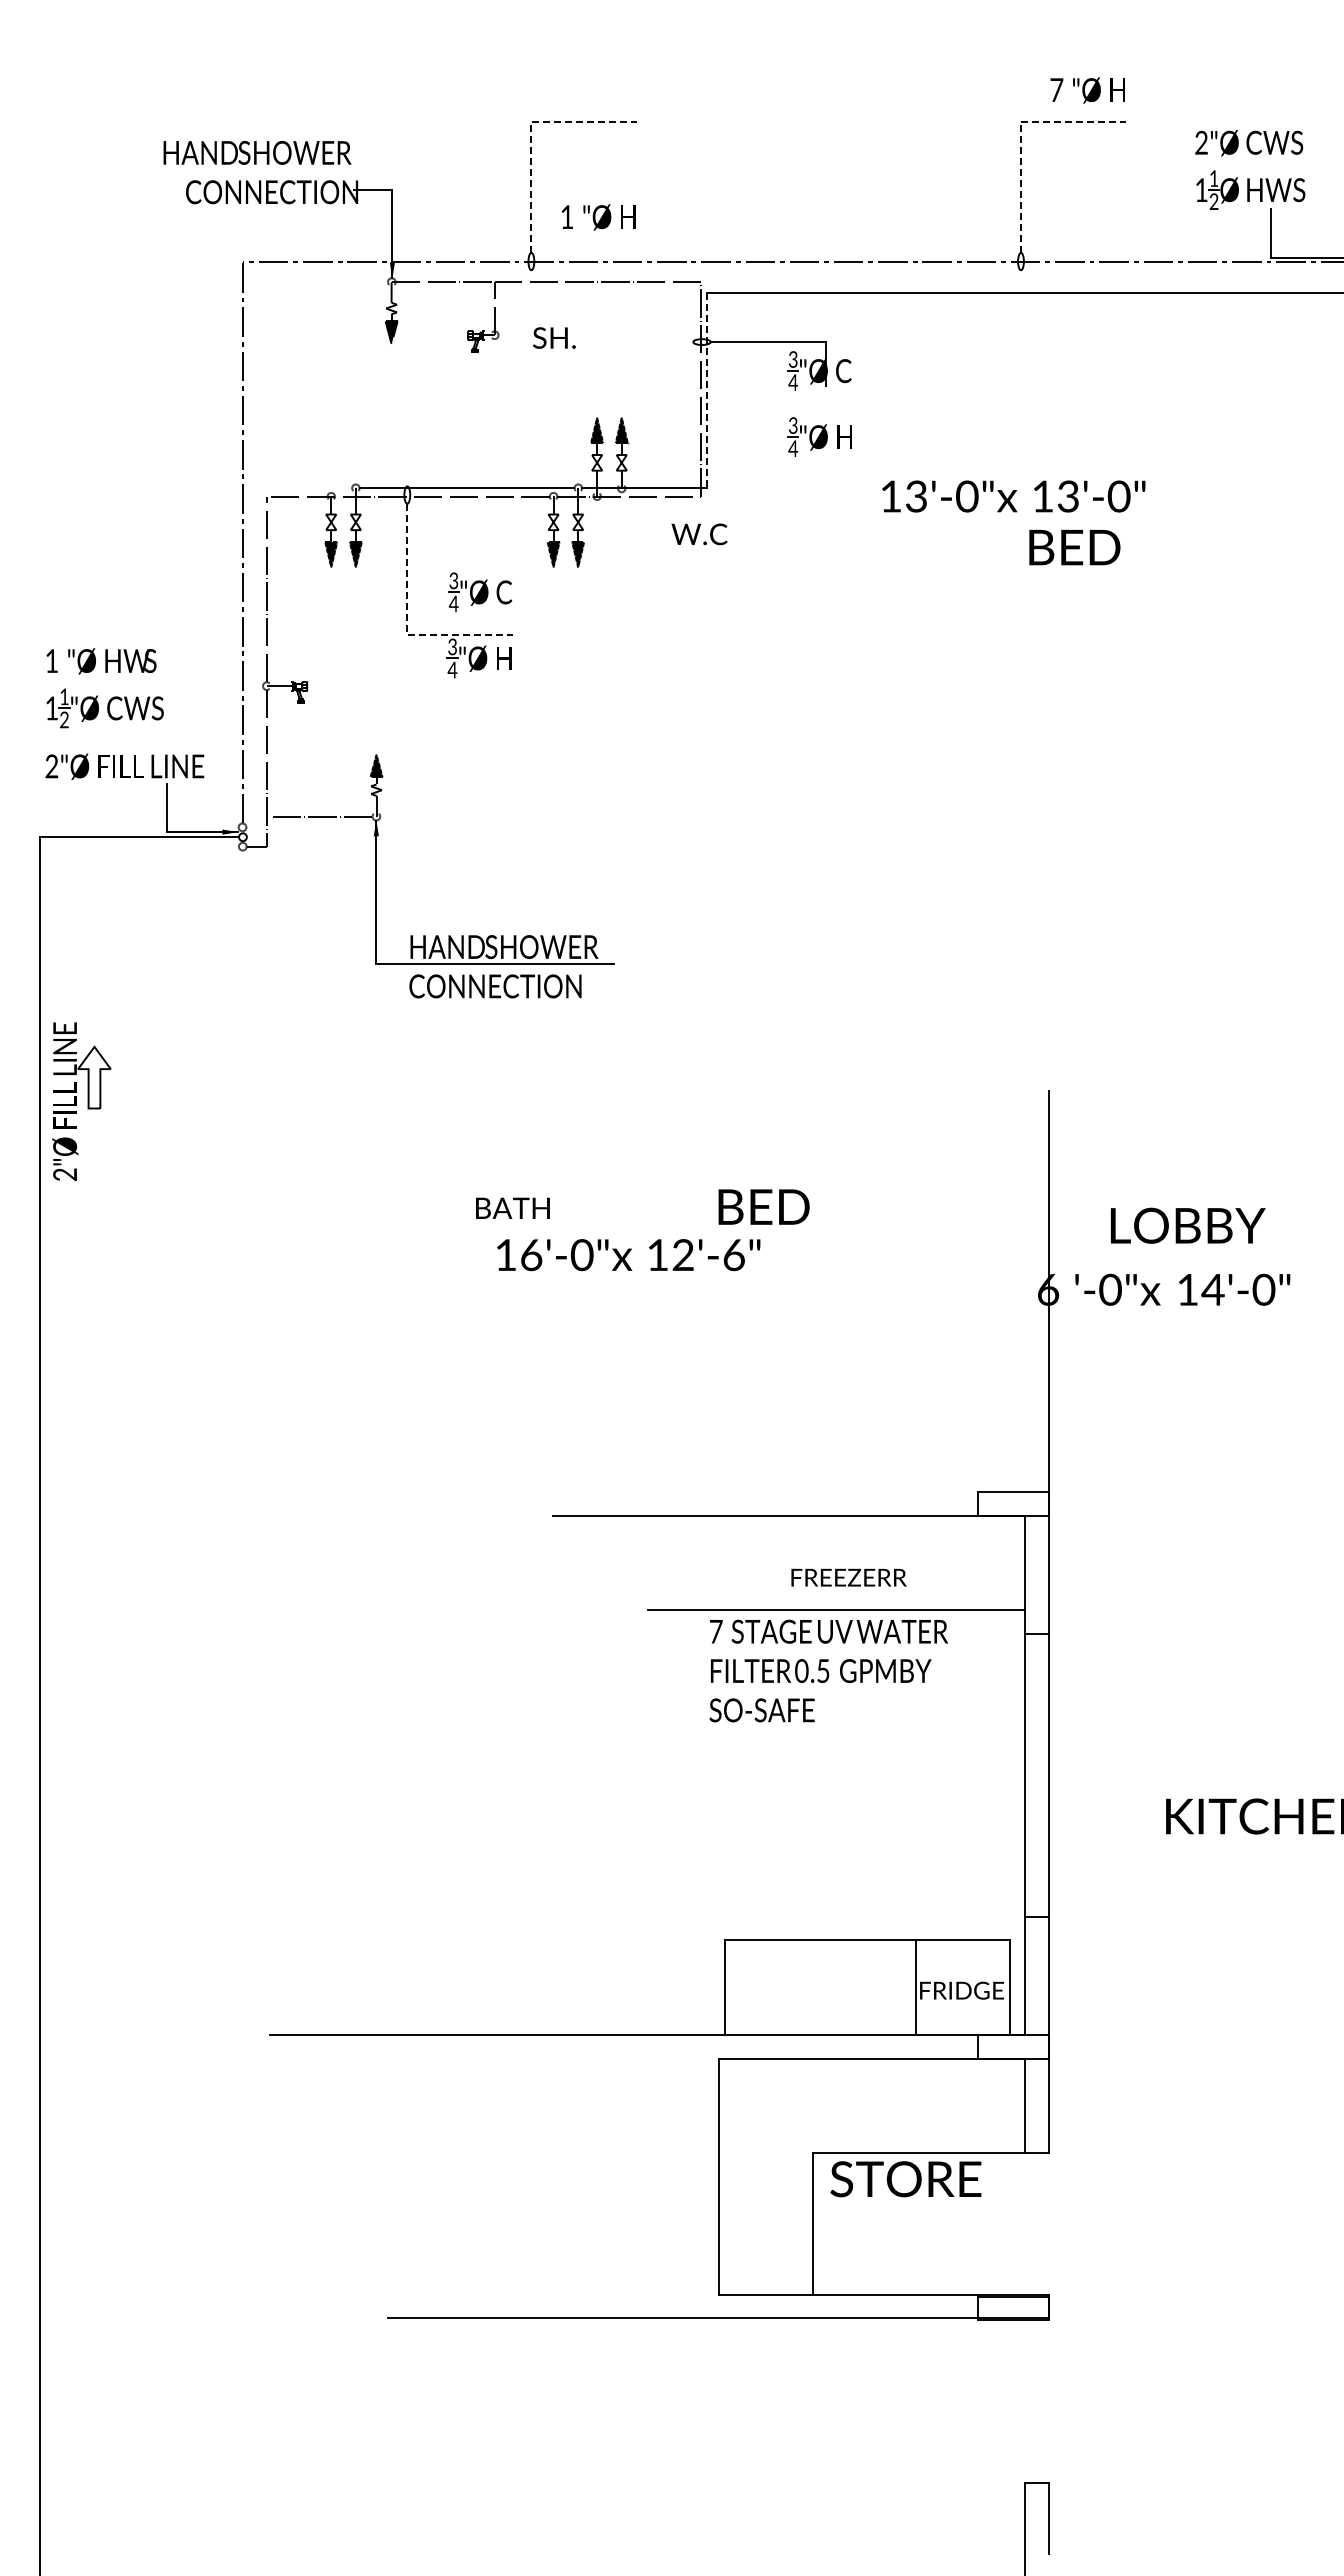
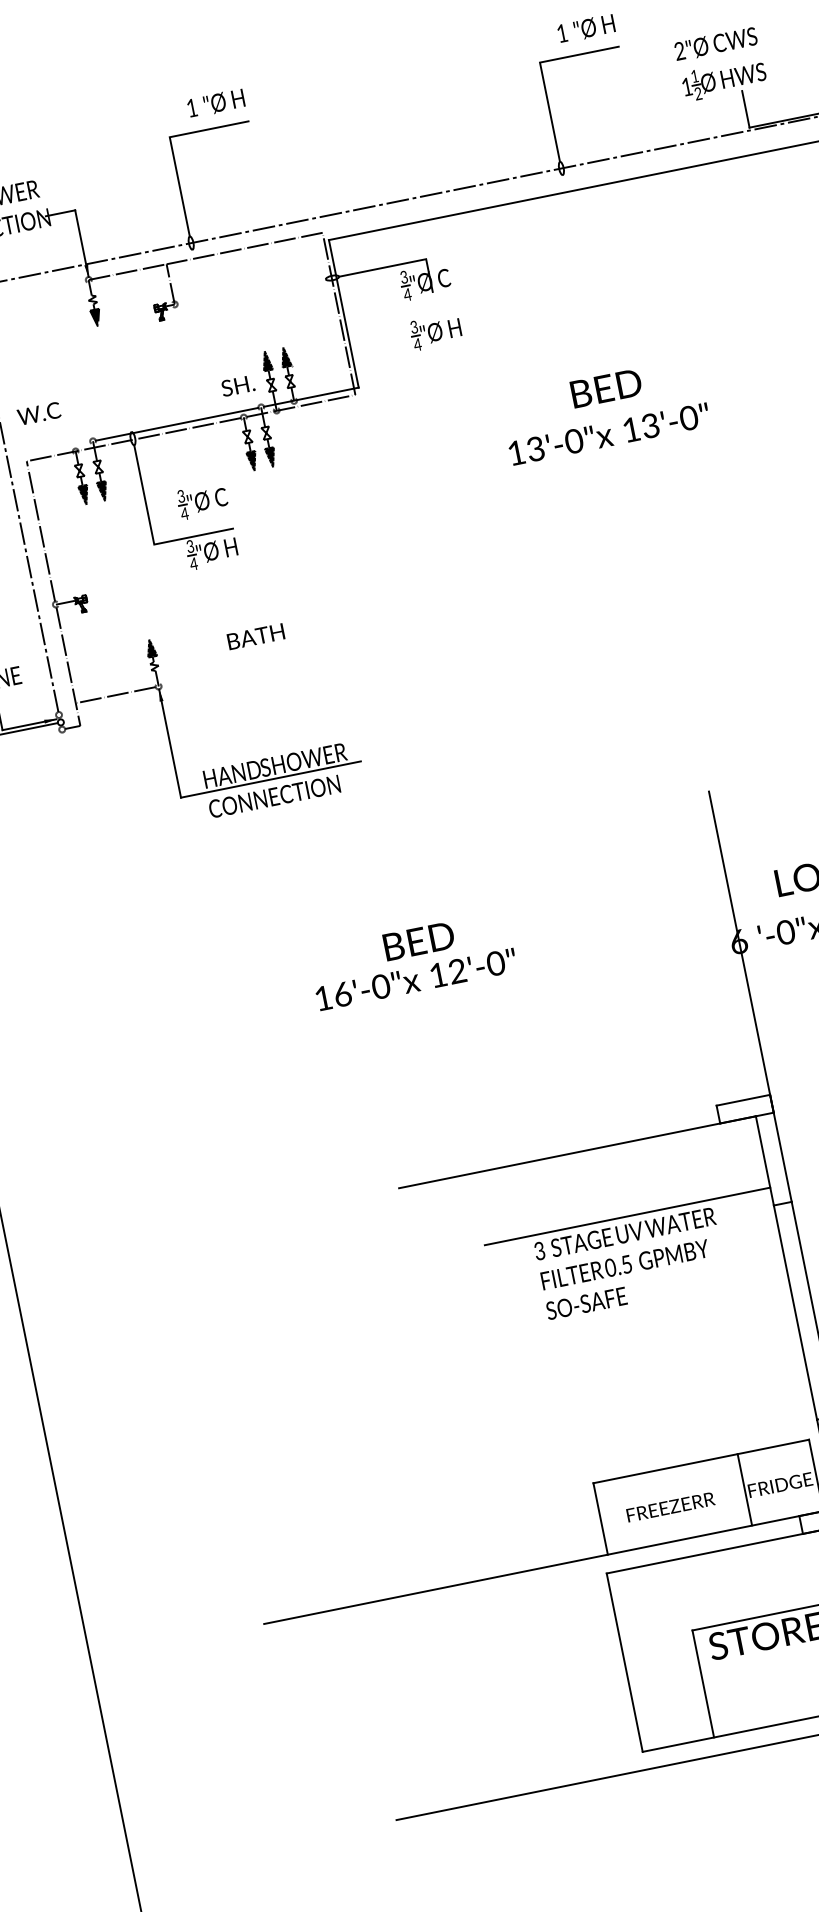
text: (1056, 89) -> (562, 32), 7 -> 1
line: (531, 133) -> (171, 146), dashed -> solid
line: (1020, 133) -> (541, 71), dashed -> solid
text: (598, 217) -> (215, 103), moved
text: (554, 337) -> (238, 385), moved
line: (707, 390) -> (344, 313), dashed -> solid
text: (1013, 496) -> (609, 434), moved
text: (699, 534) -> (39, 413), moved
text: (1074, 547) -> (606, 388), moved
line: (407, 623) -> (152, 535), dashed -> solid
text: (763, 1206) -> (418, 940), moved
text: (512, 1207) -> (255, 636), moved
text: (733, 1254) -> (495, 963), 12'-6" -> 12'-0"
text: (848, 1577) -> (670, 1507), moved
text: (715, 1631) -> (539, 1250), 7 -> 3

